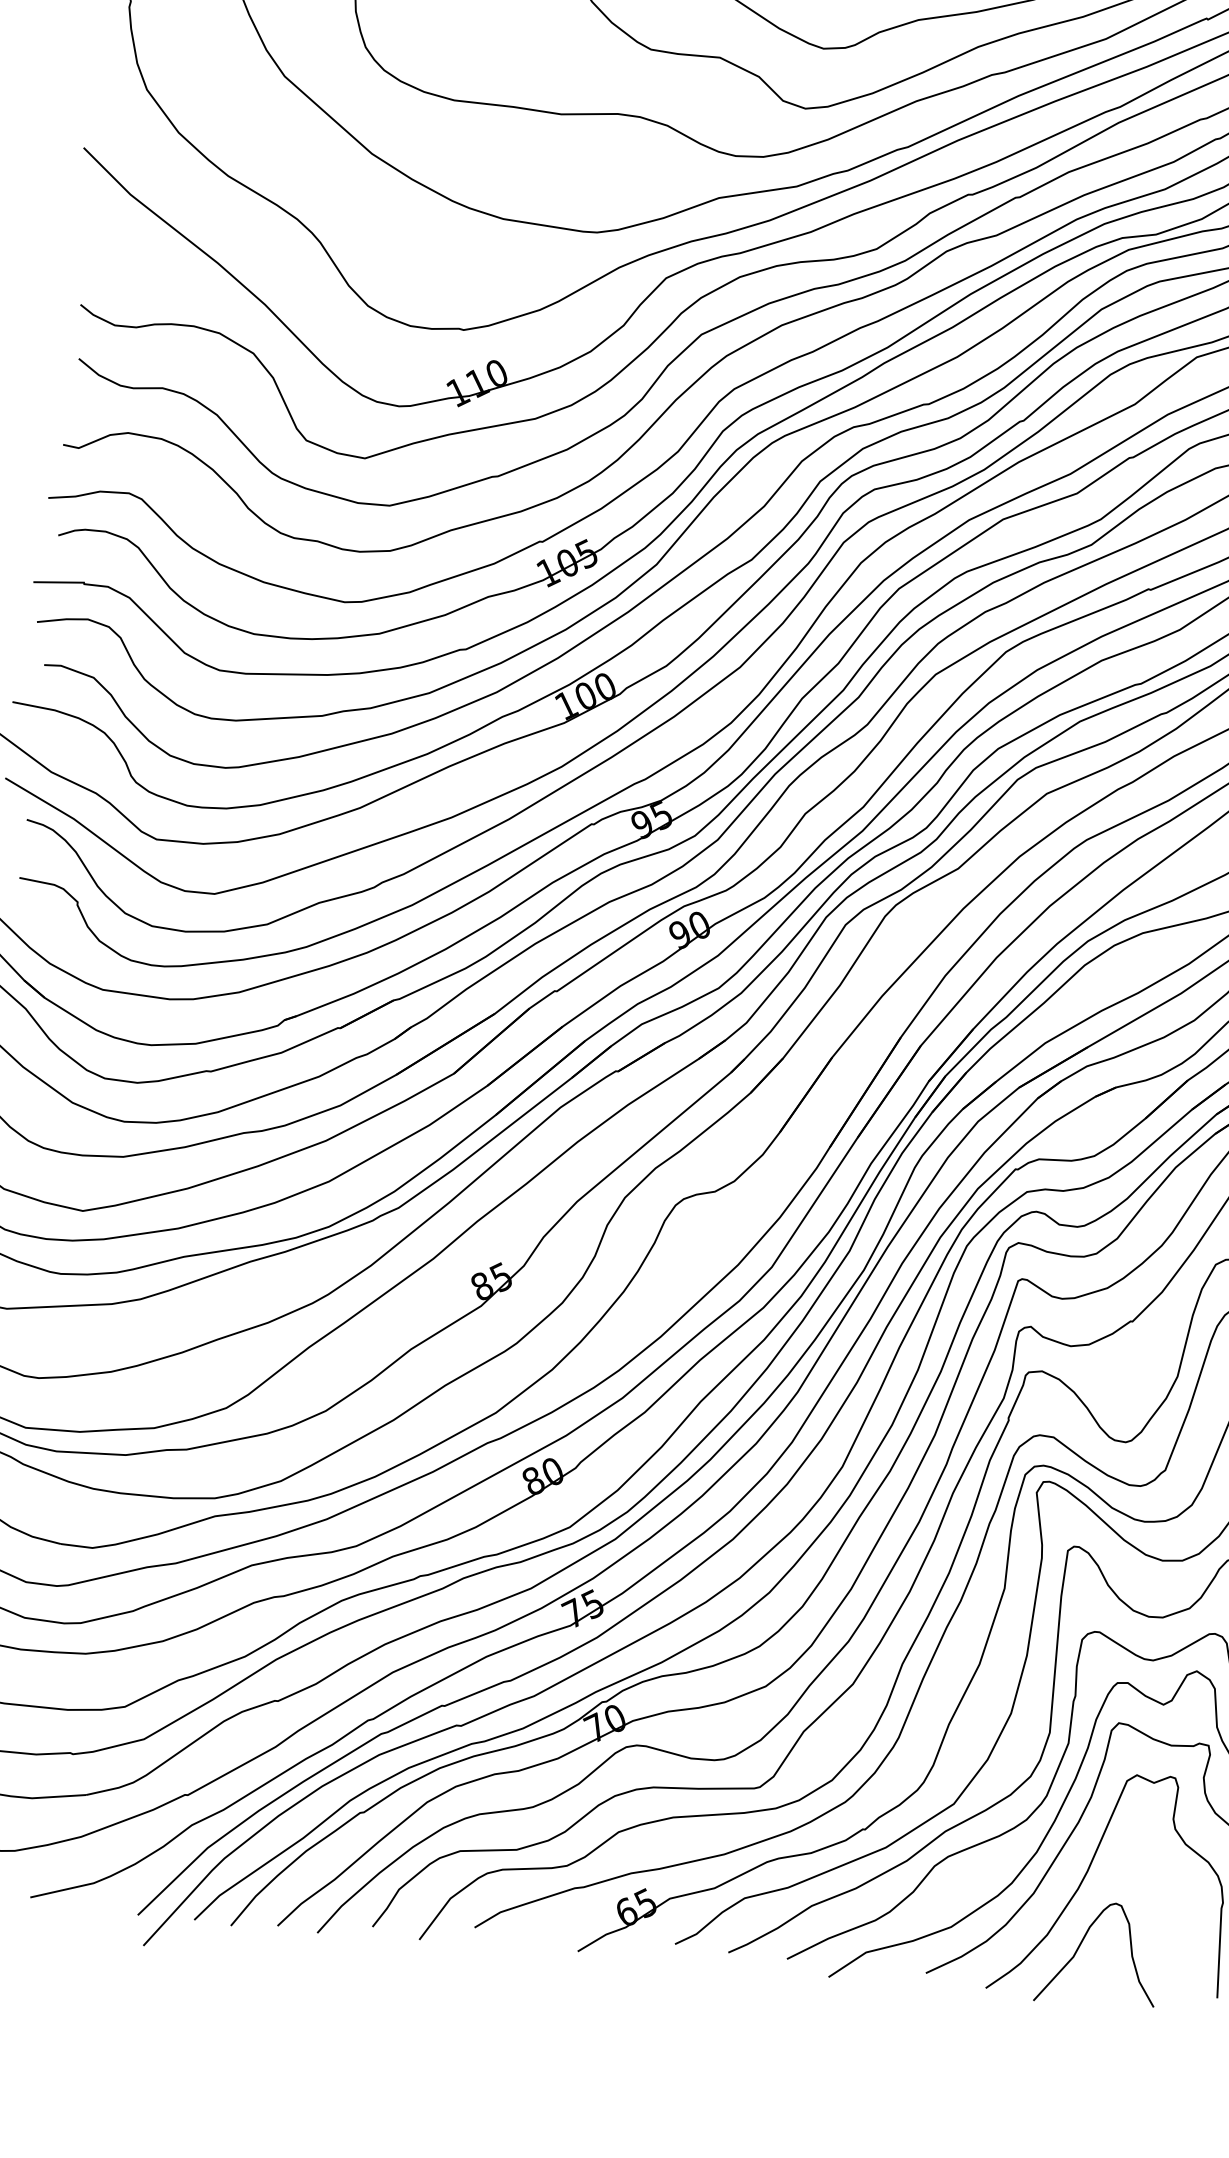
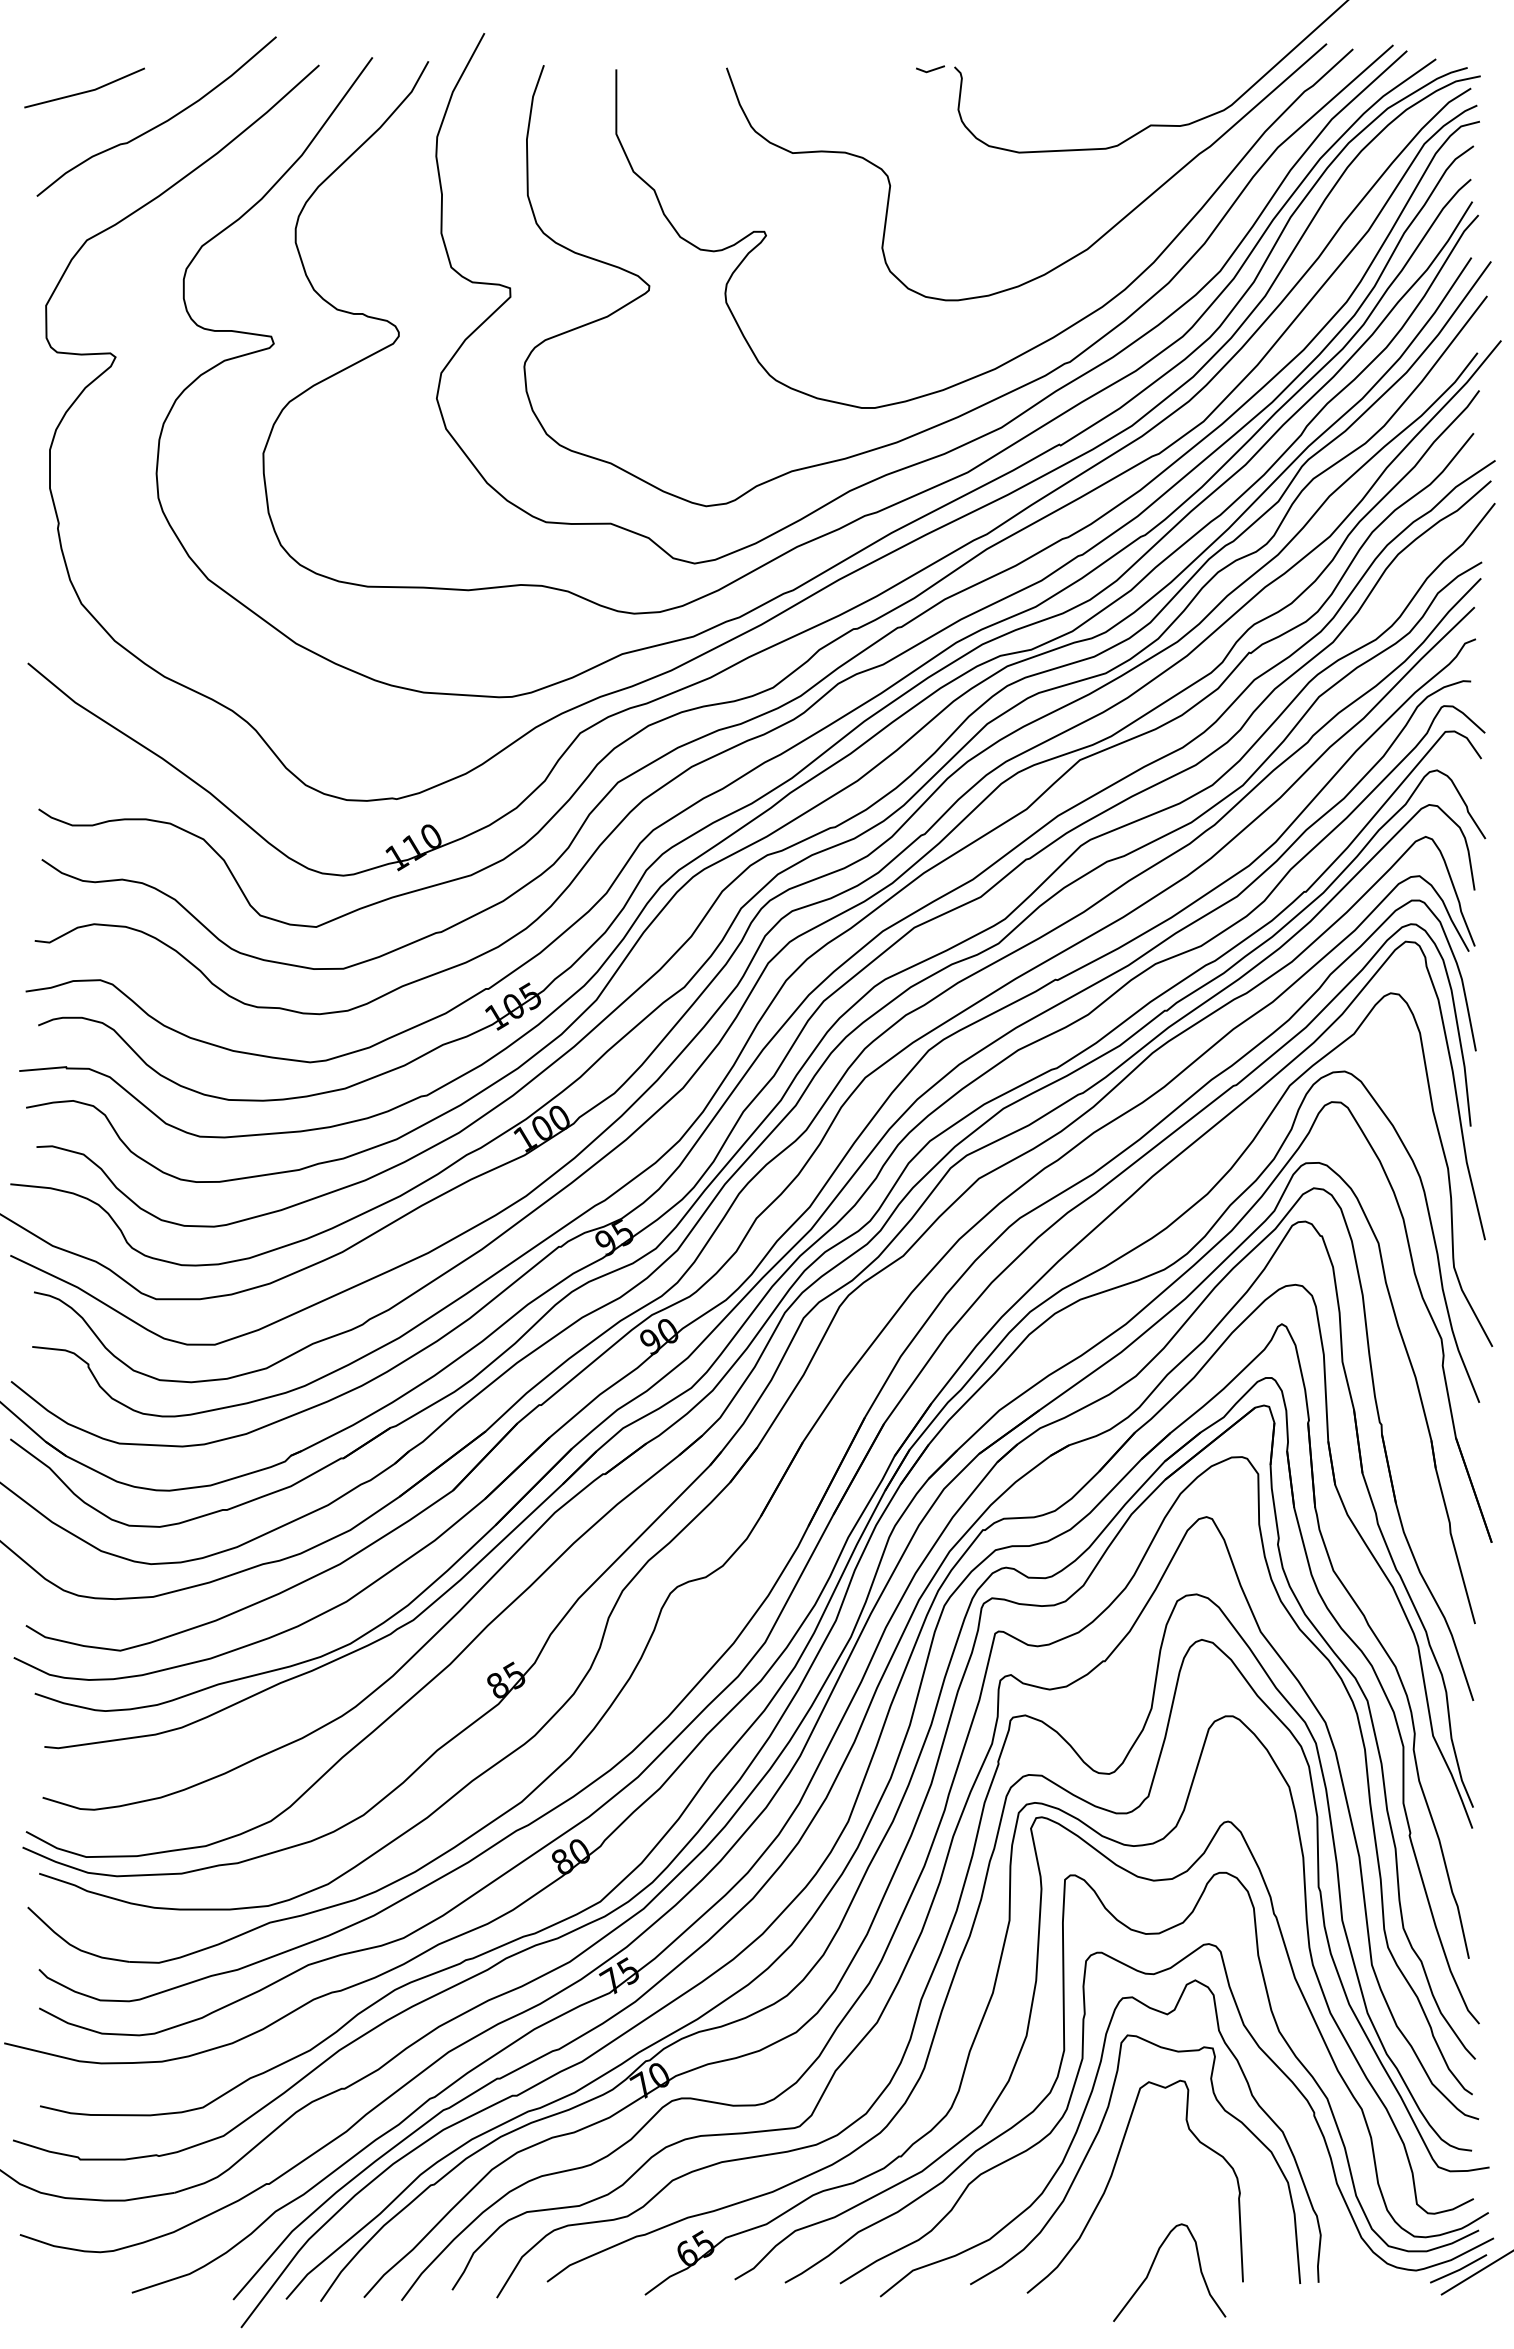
curve: (1080, 1946) -> (1152, 2267), moved

